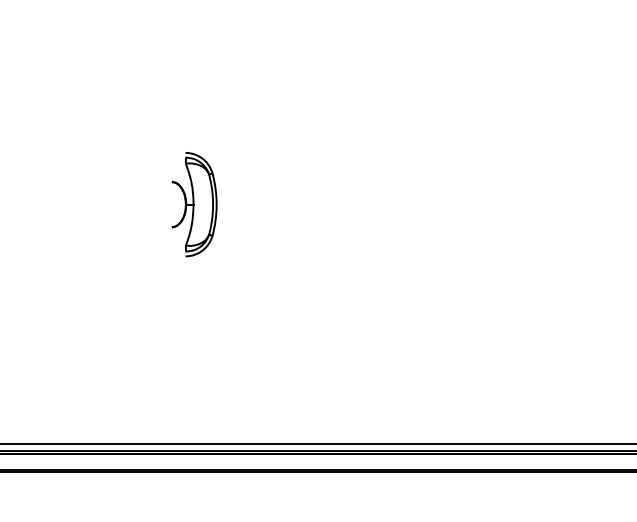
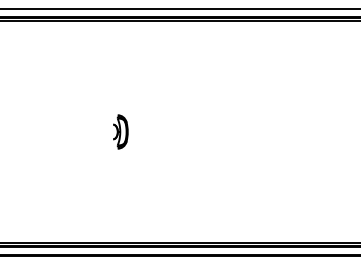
part: (194, 203) -> (120, 131), size x0.7

